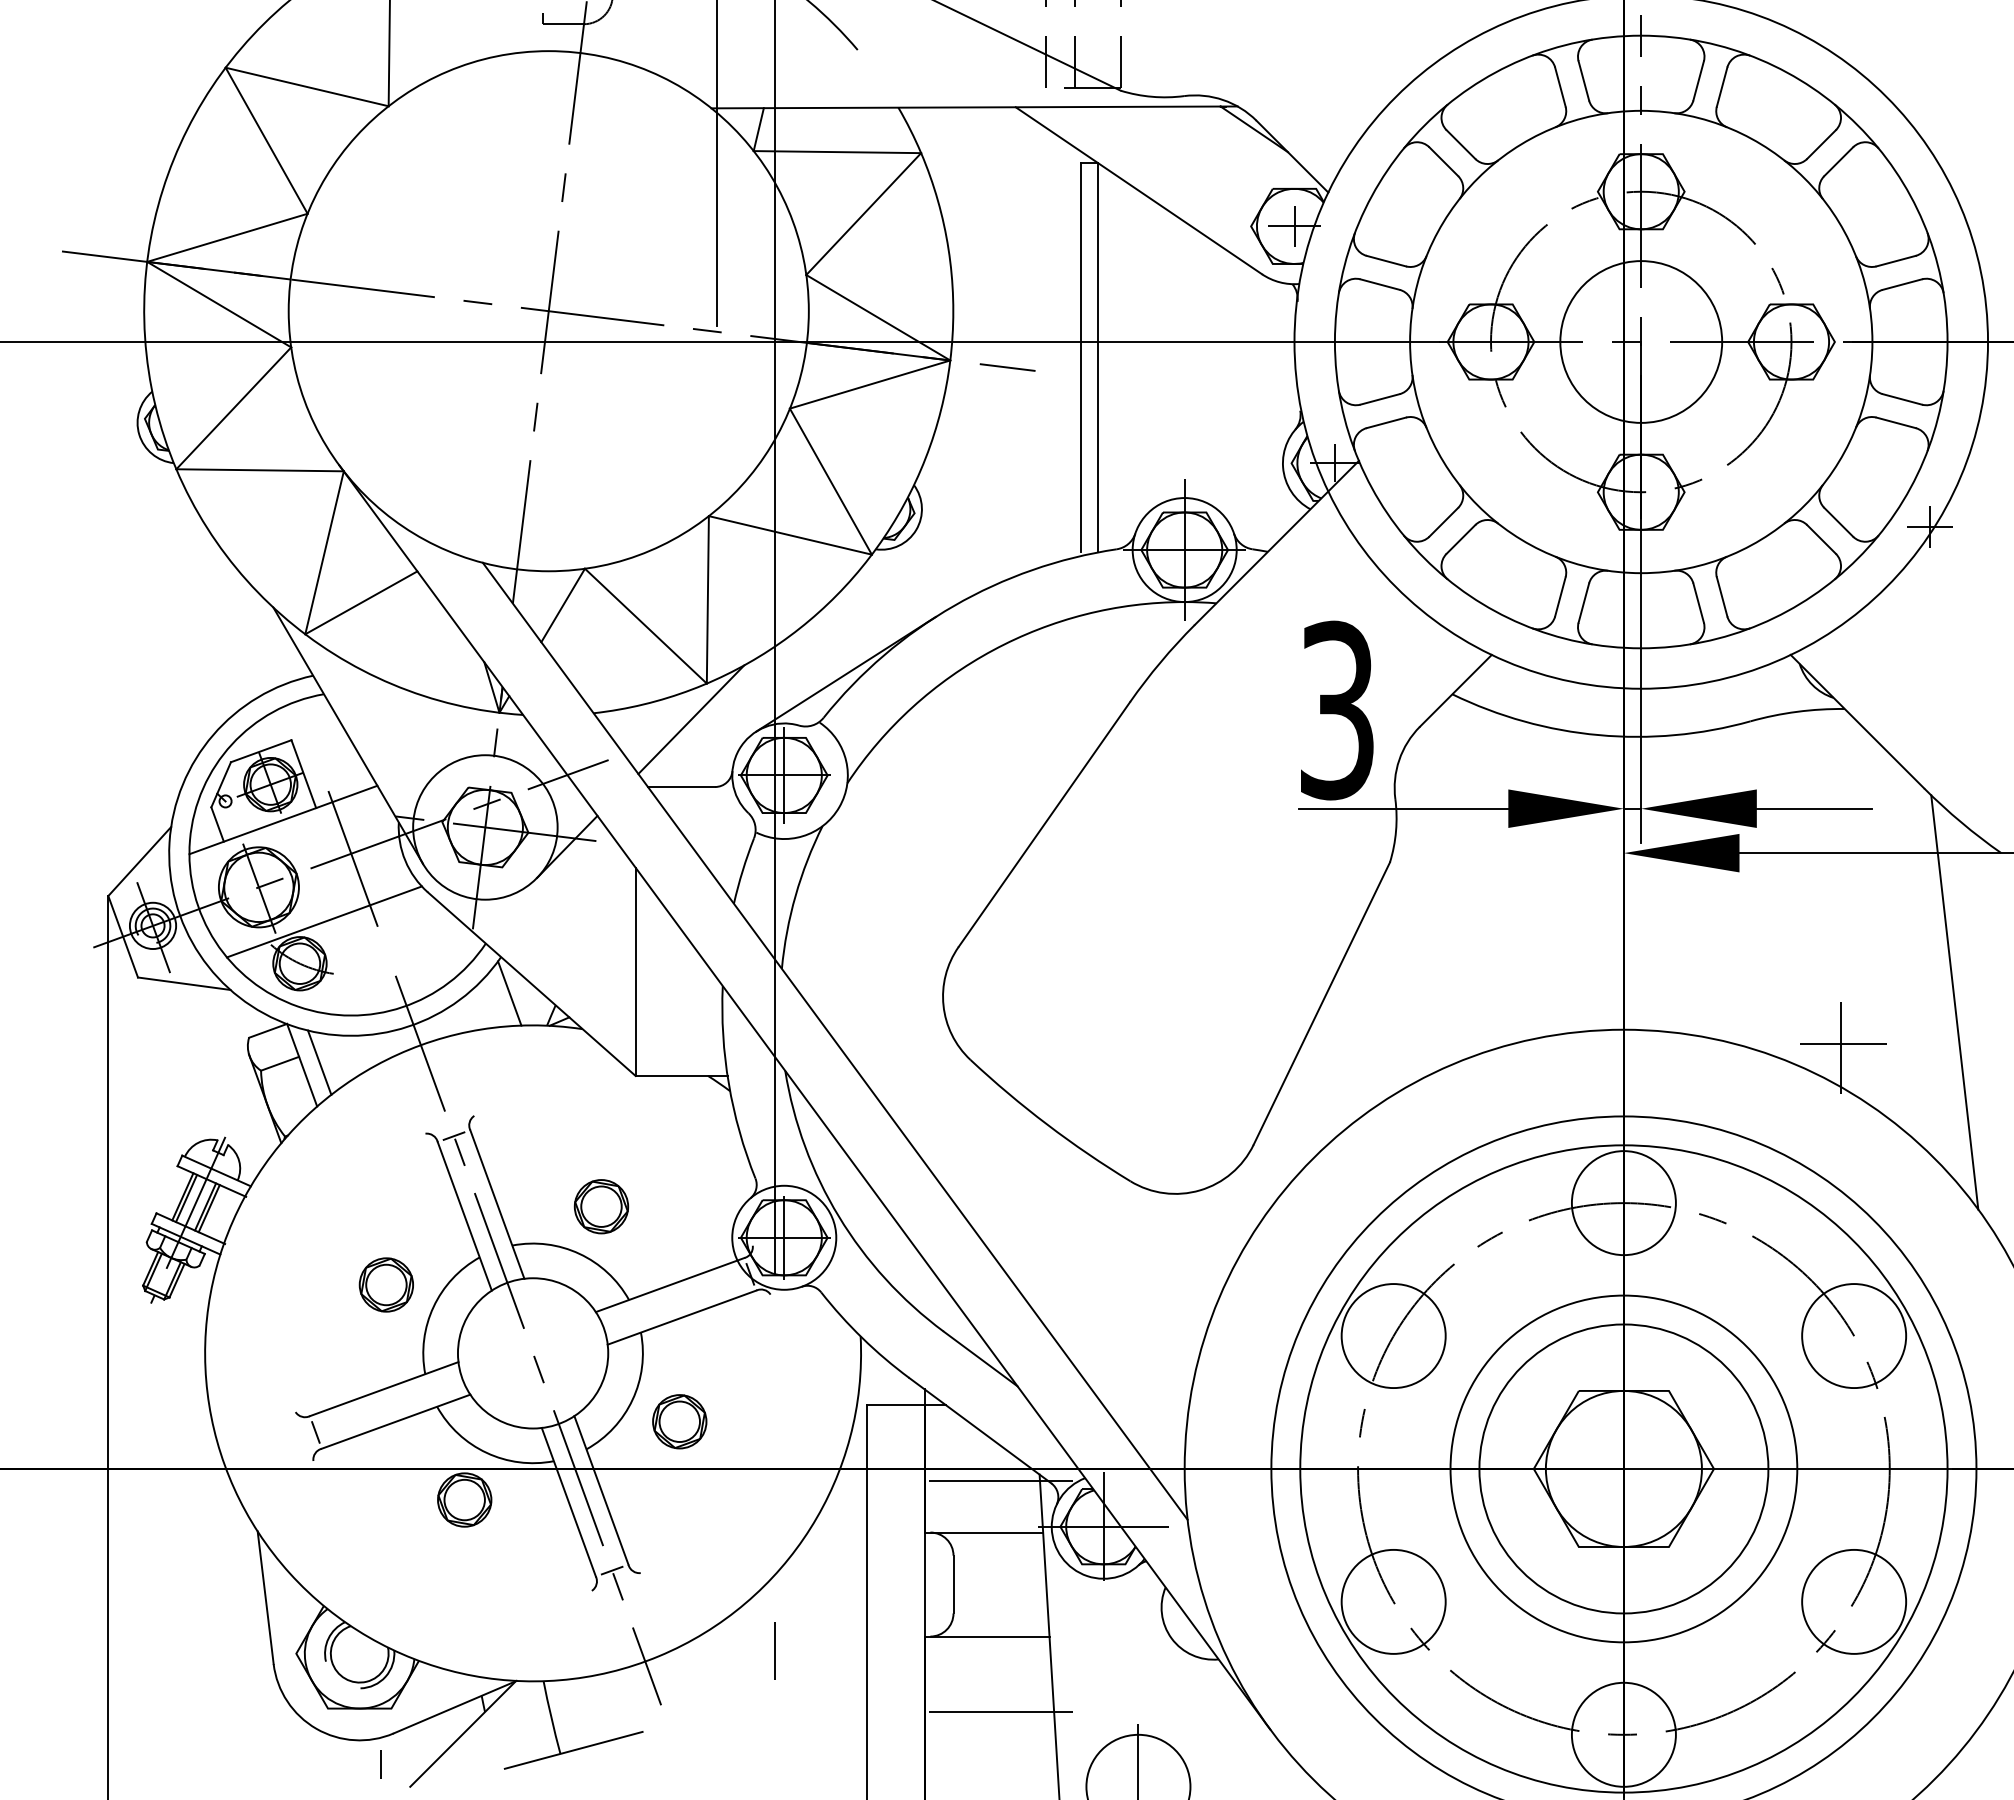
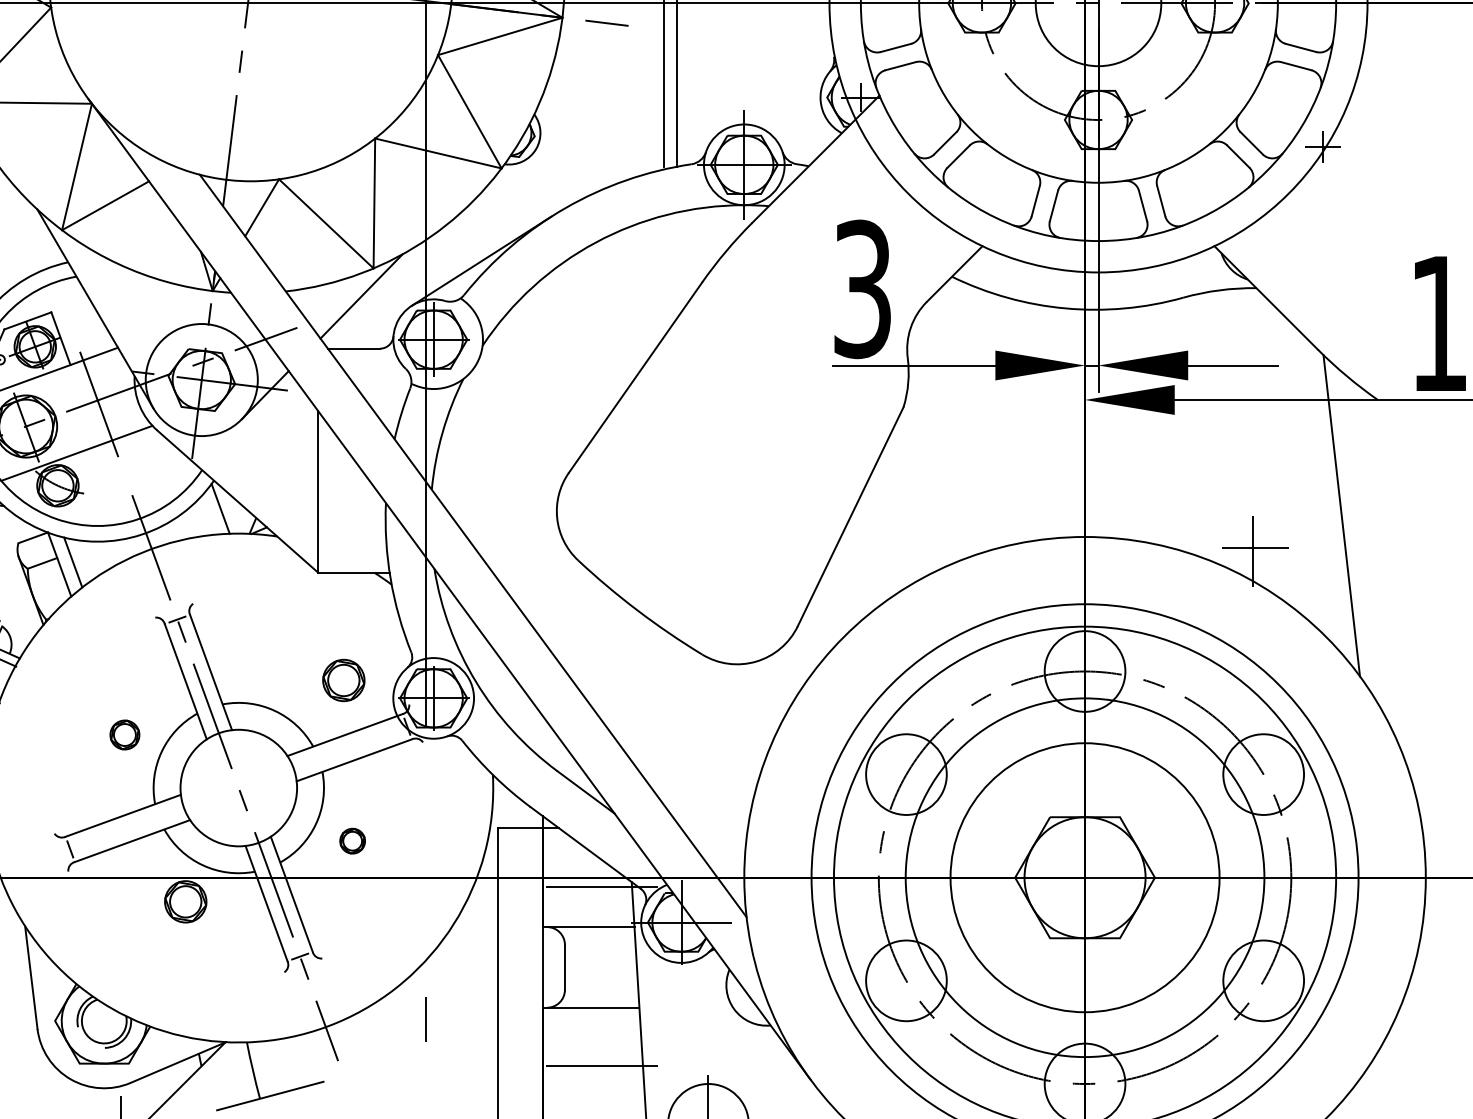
part: (601, 1206) -> (343, 680), moved
part: (385, 1284) -> (124, 734), size x0.7
part: (679, 1421) -> (352, 840), size x0.6
circle: (1623, 1468) -> (1084, 877), size x1.6

